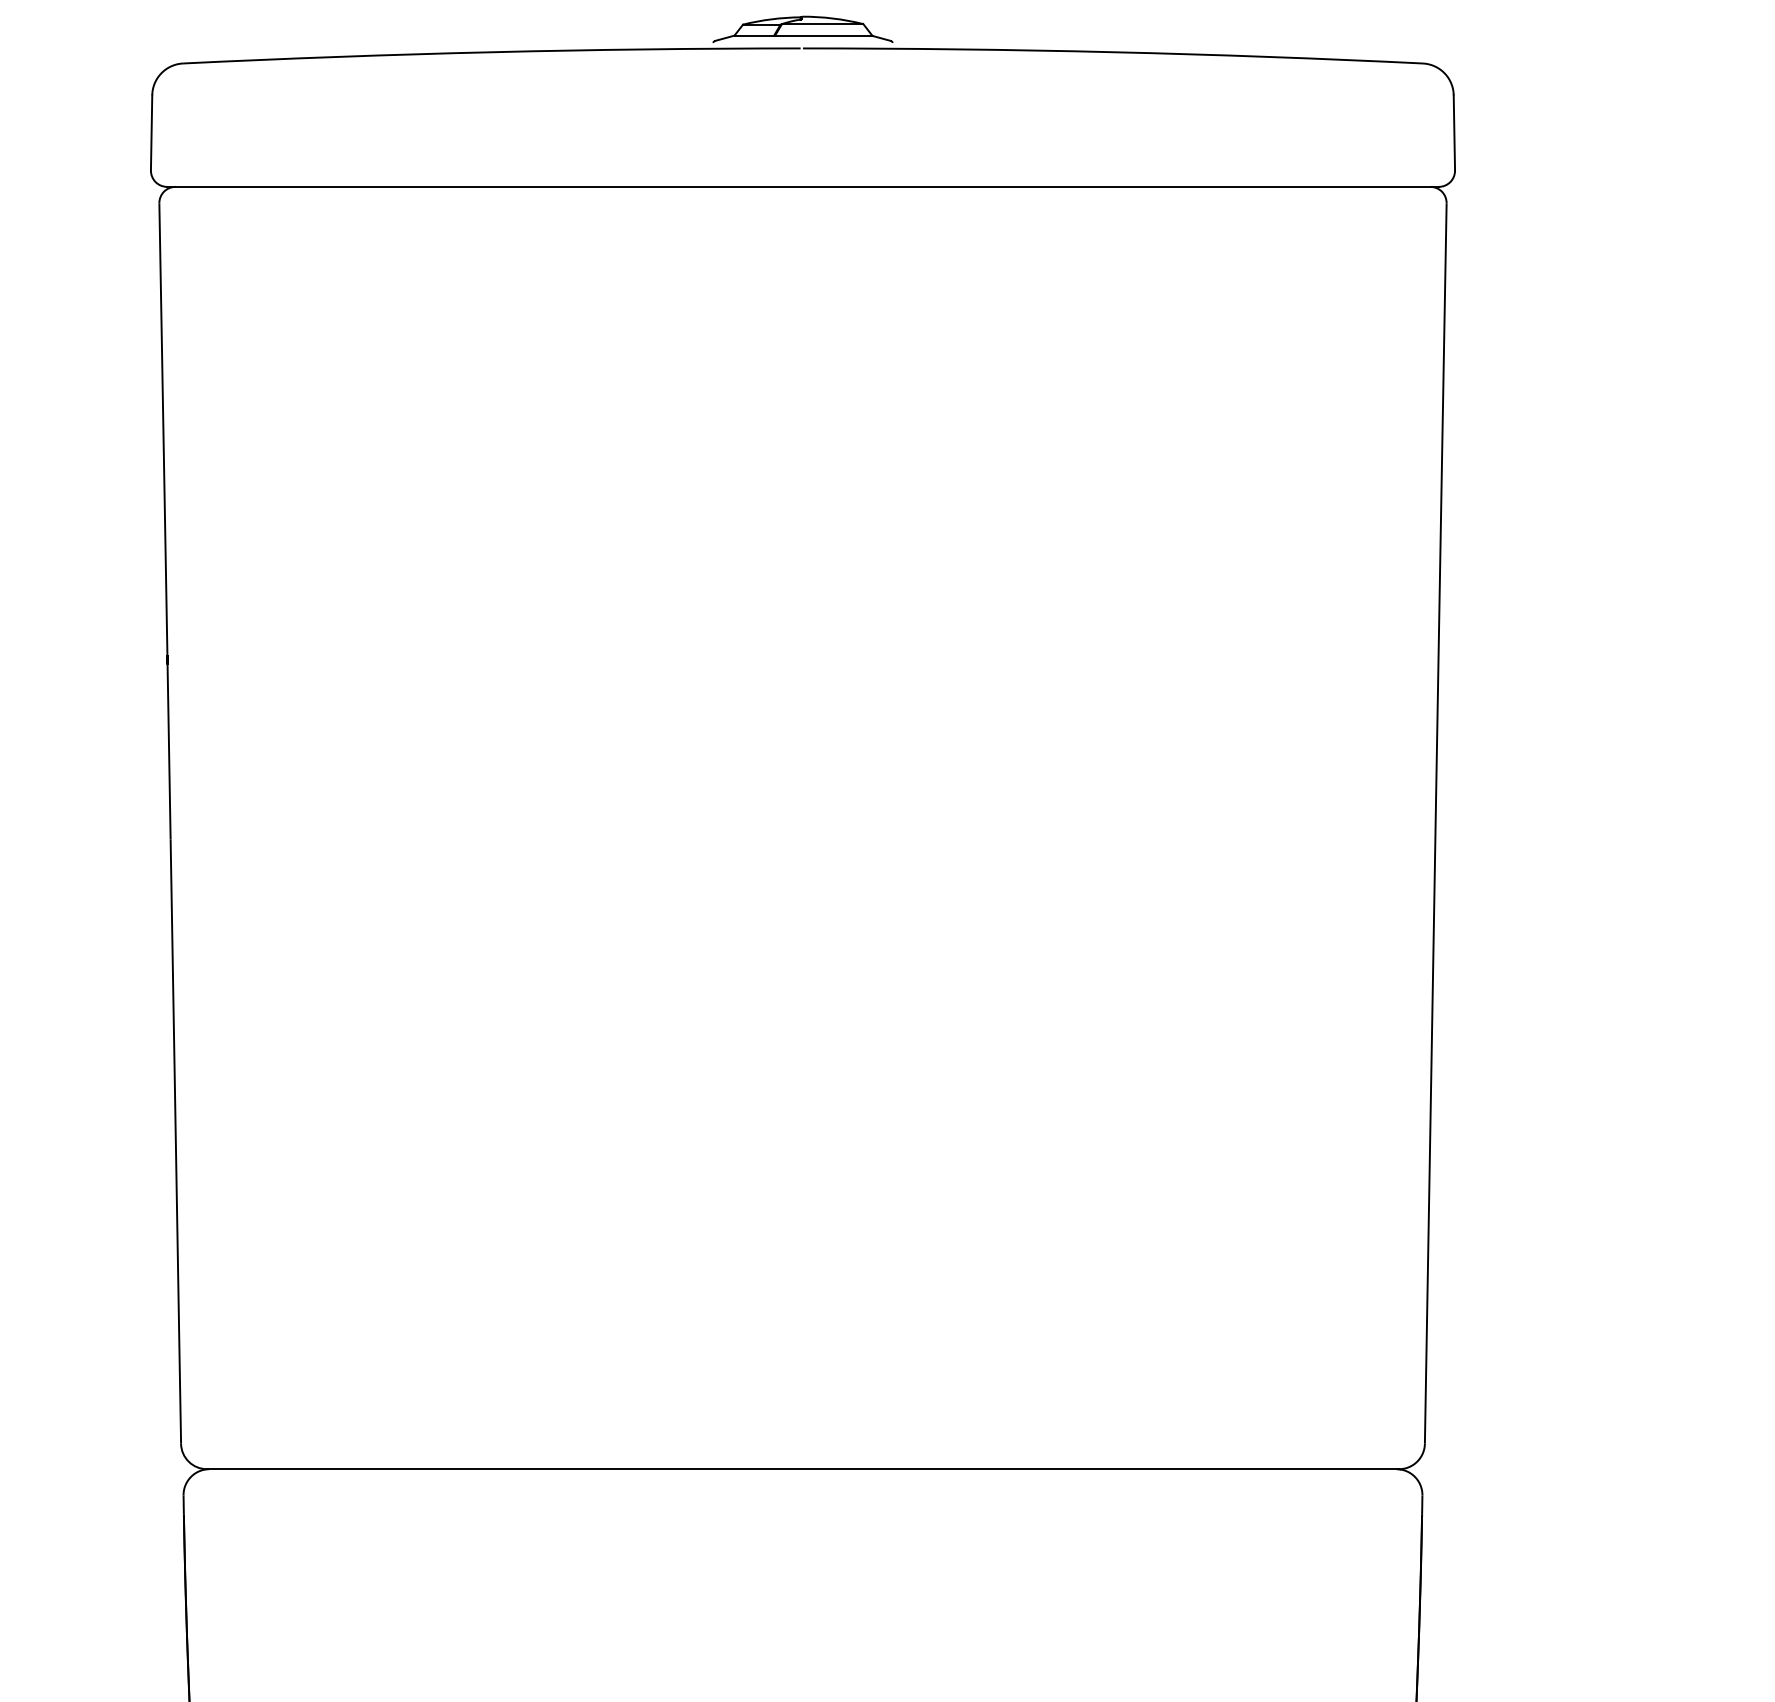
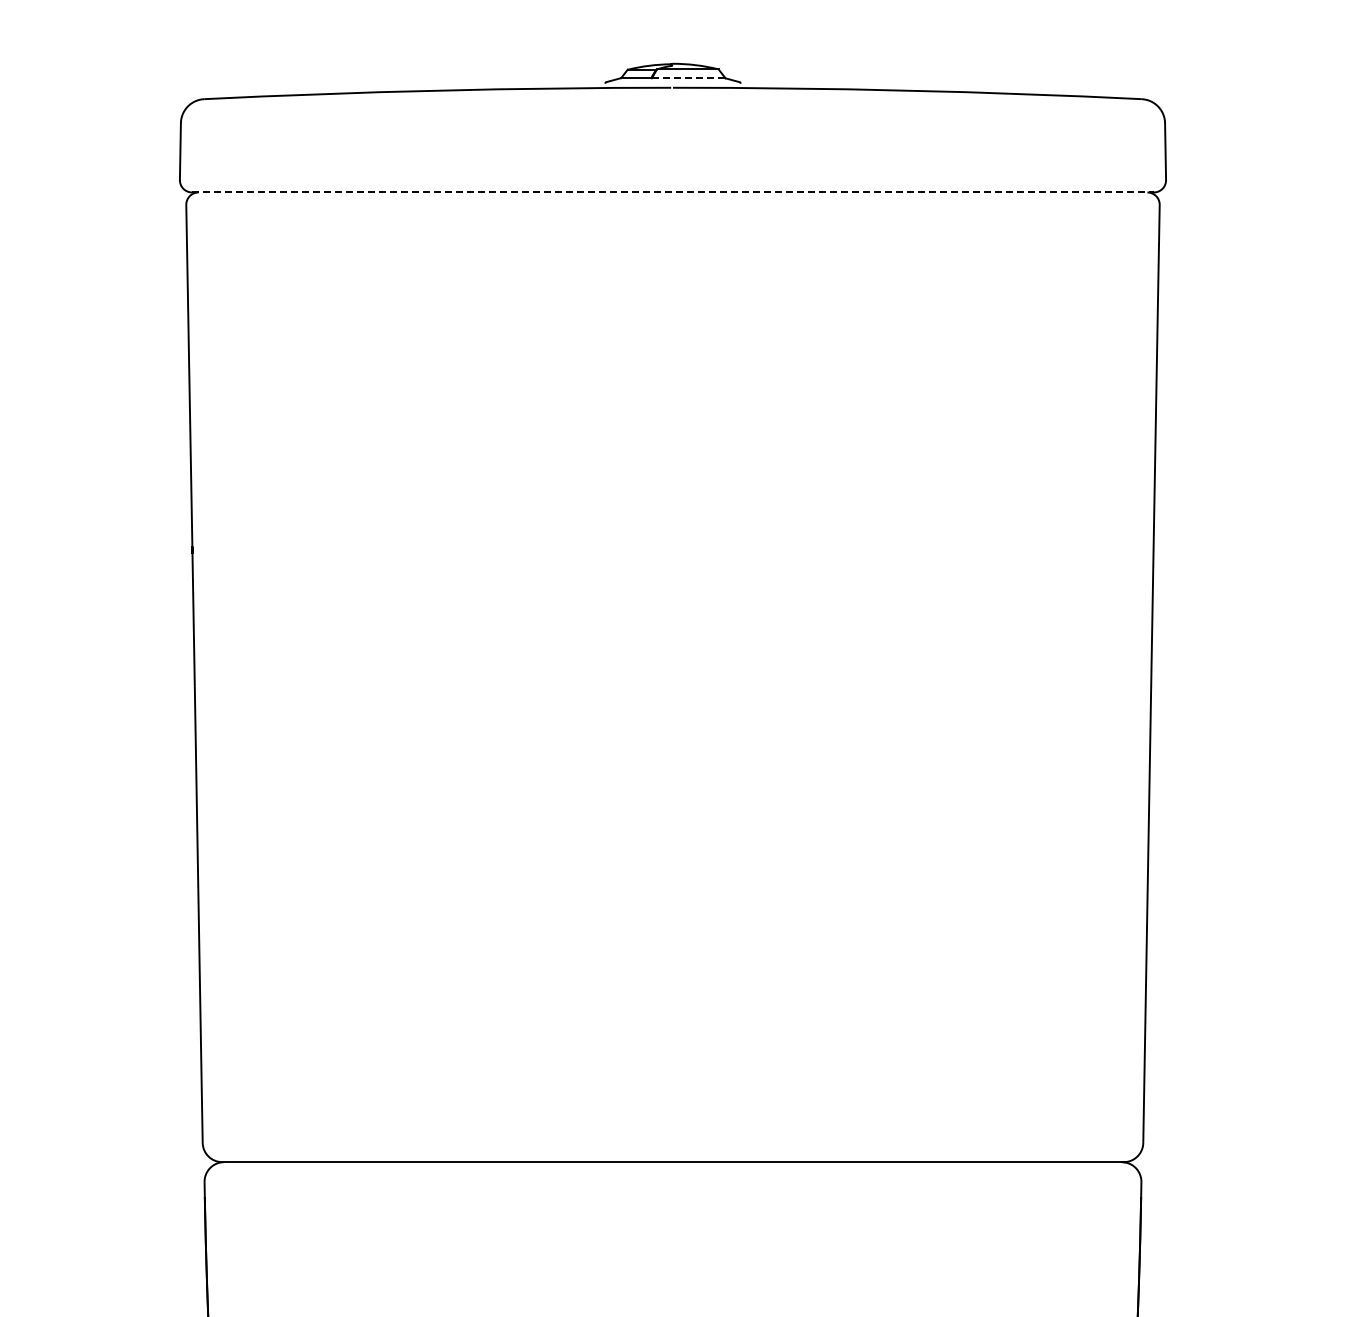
line: (823, 36) -> (688, 78), solid -> dashed
line: (802, 186) -> (672, 192), solid -> dashed

